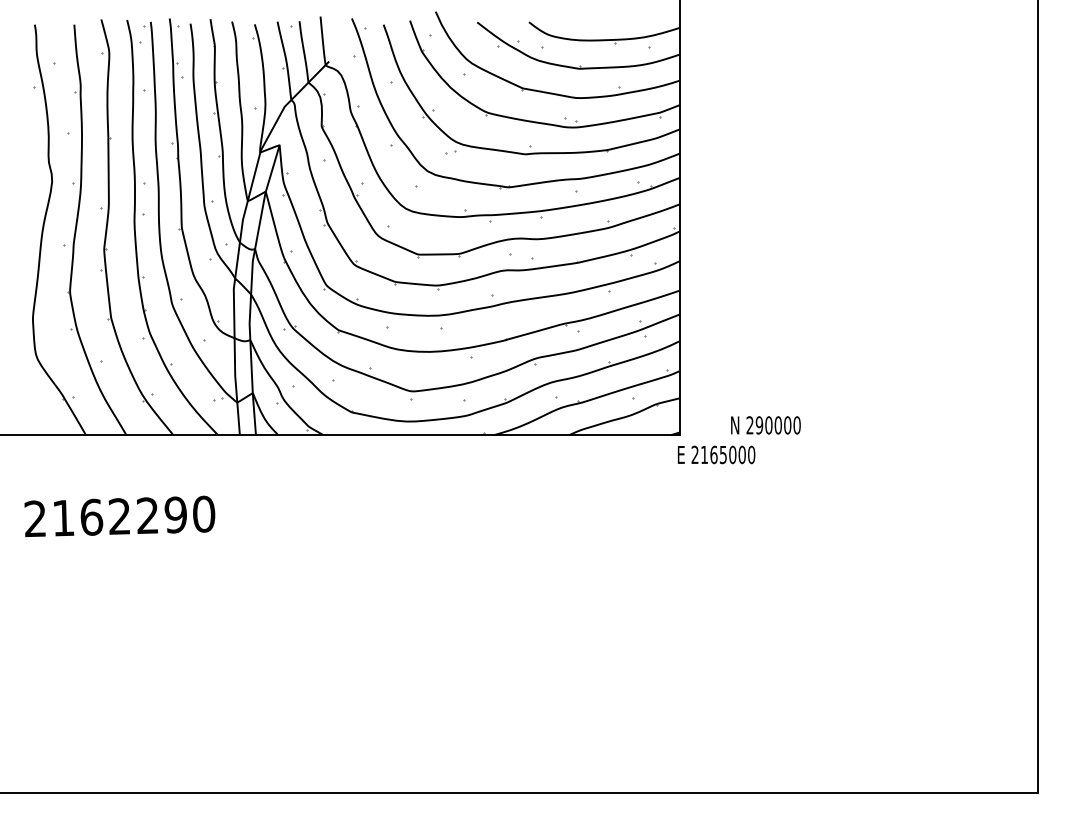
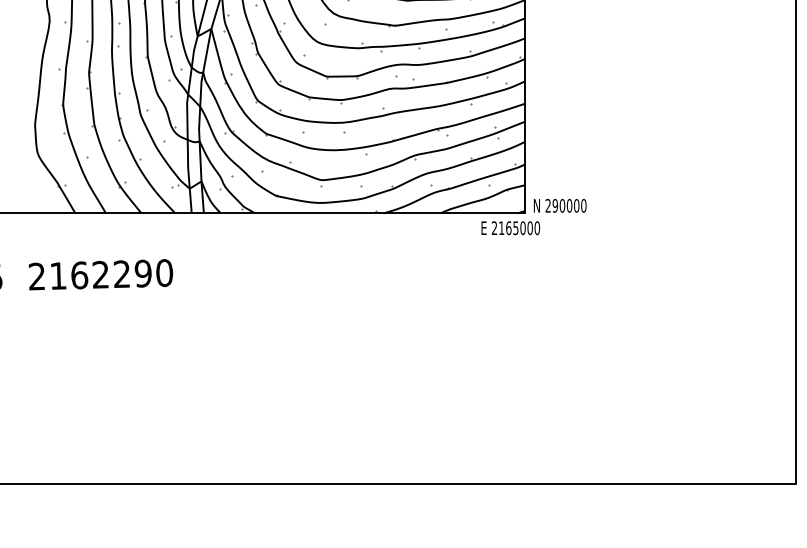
text: (765, 425) -> (559, 205), moved
text: (716, 454) -> (510, 227), moved

